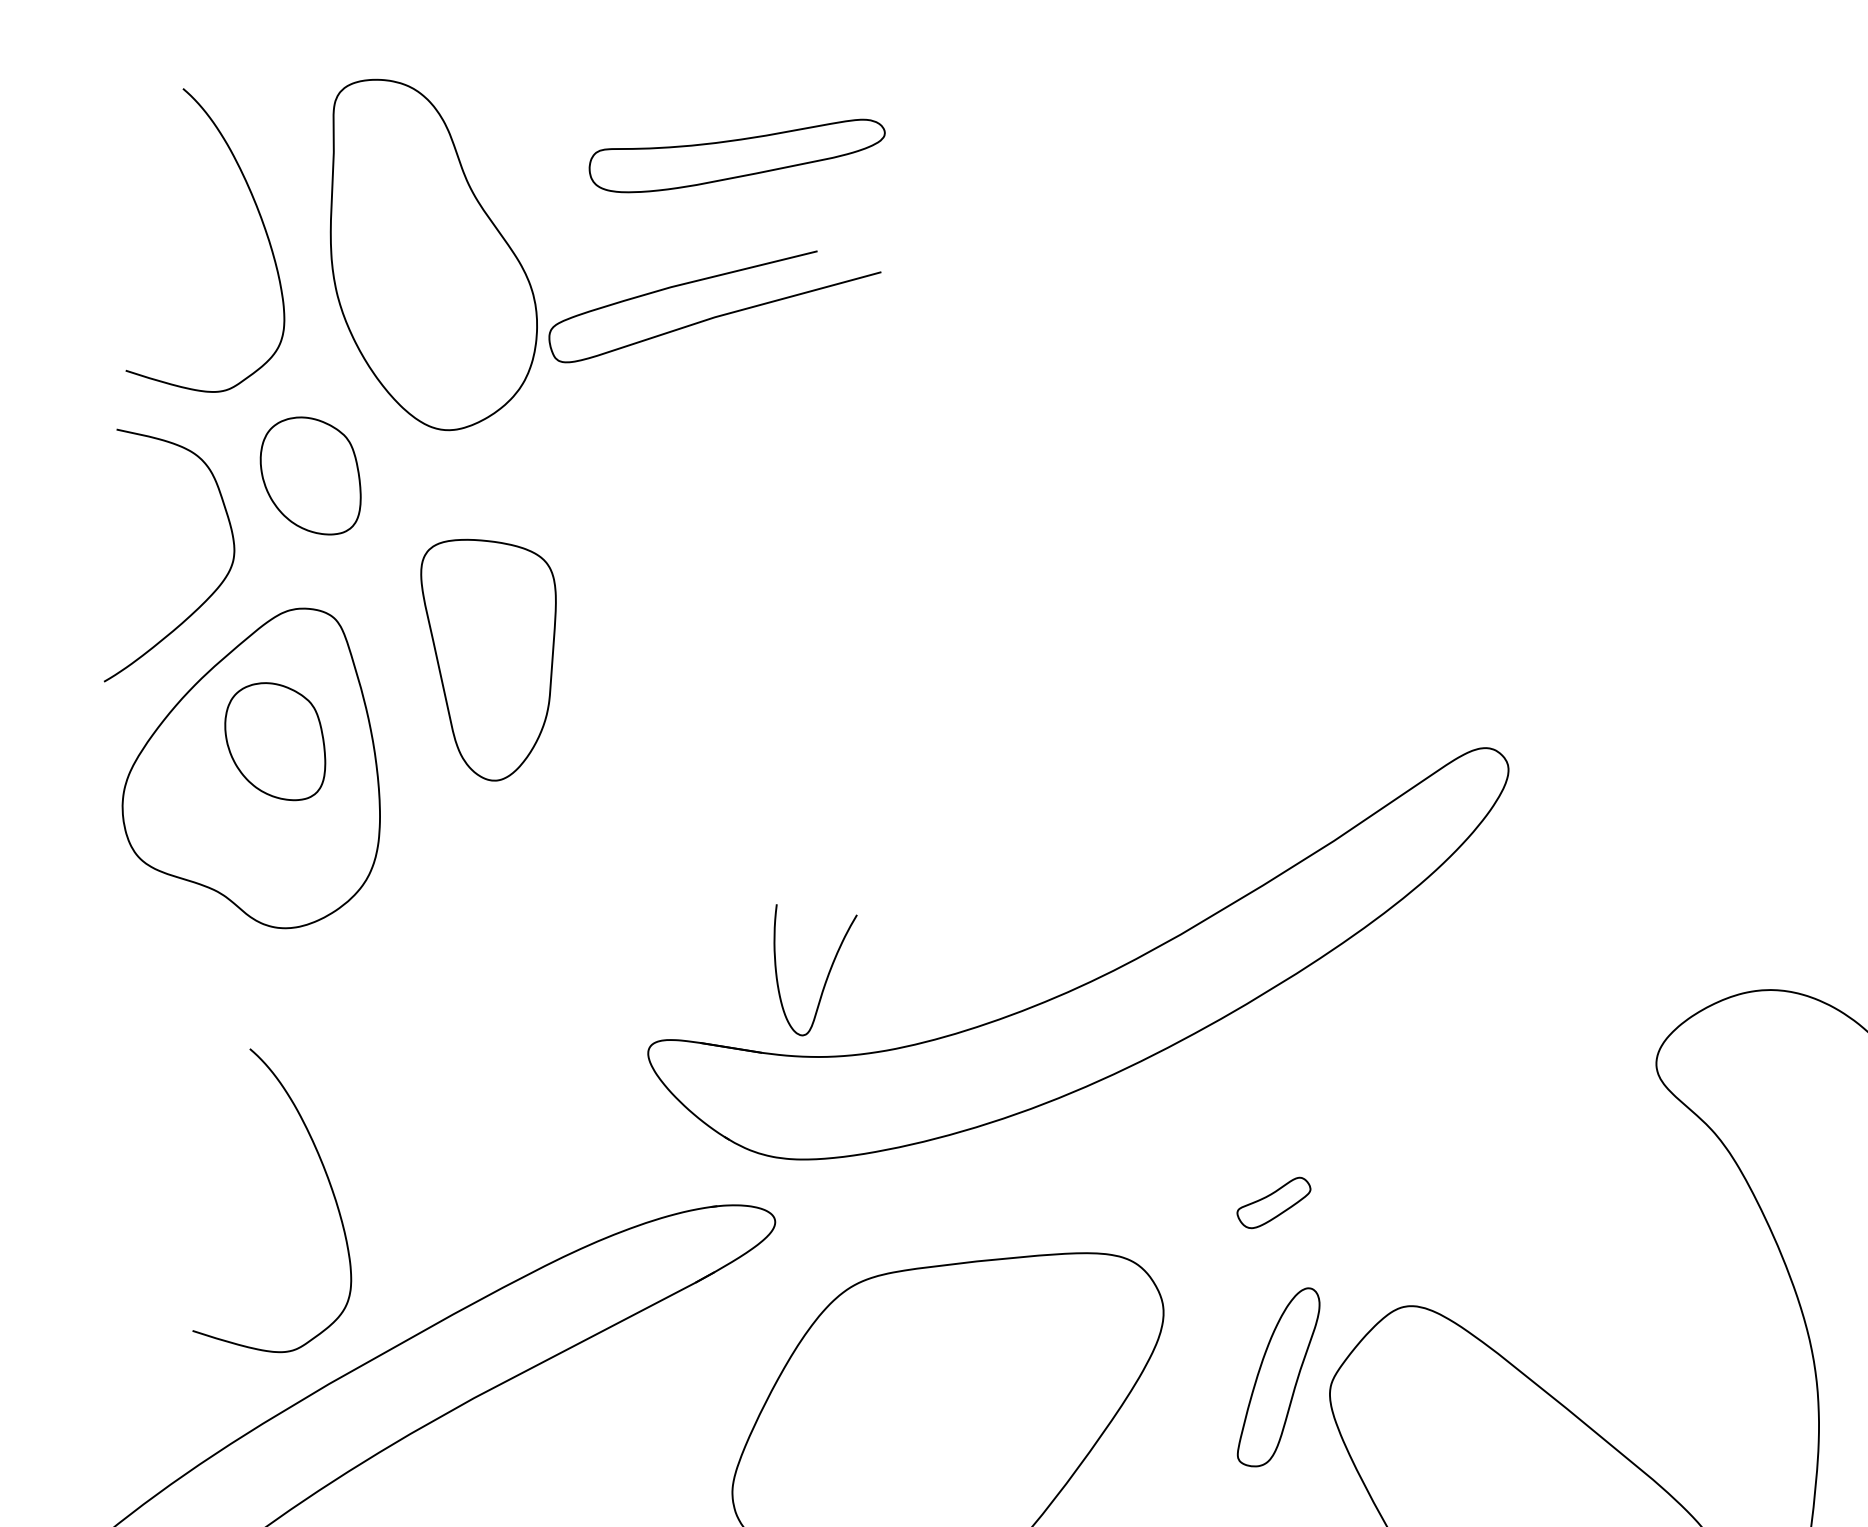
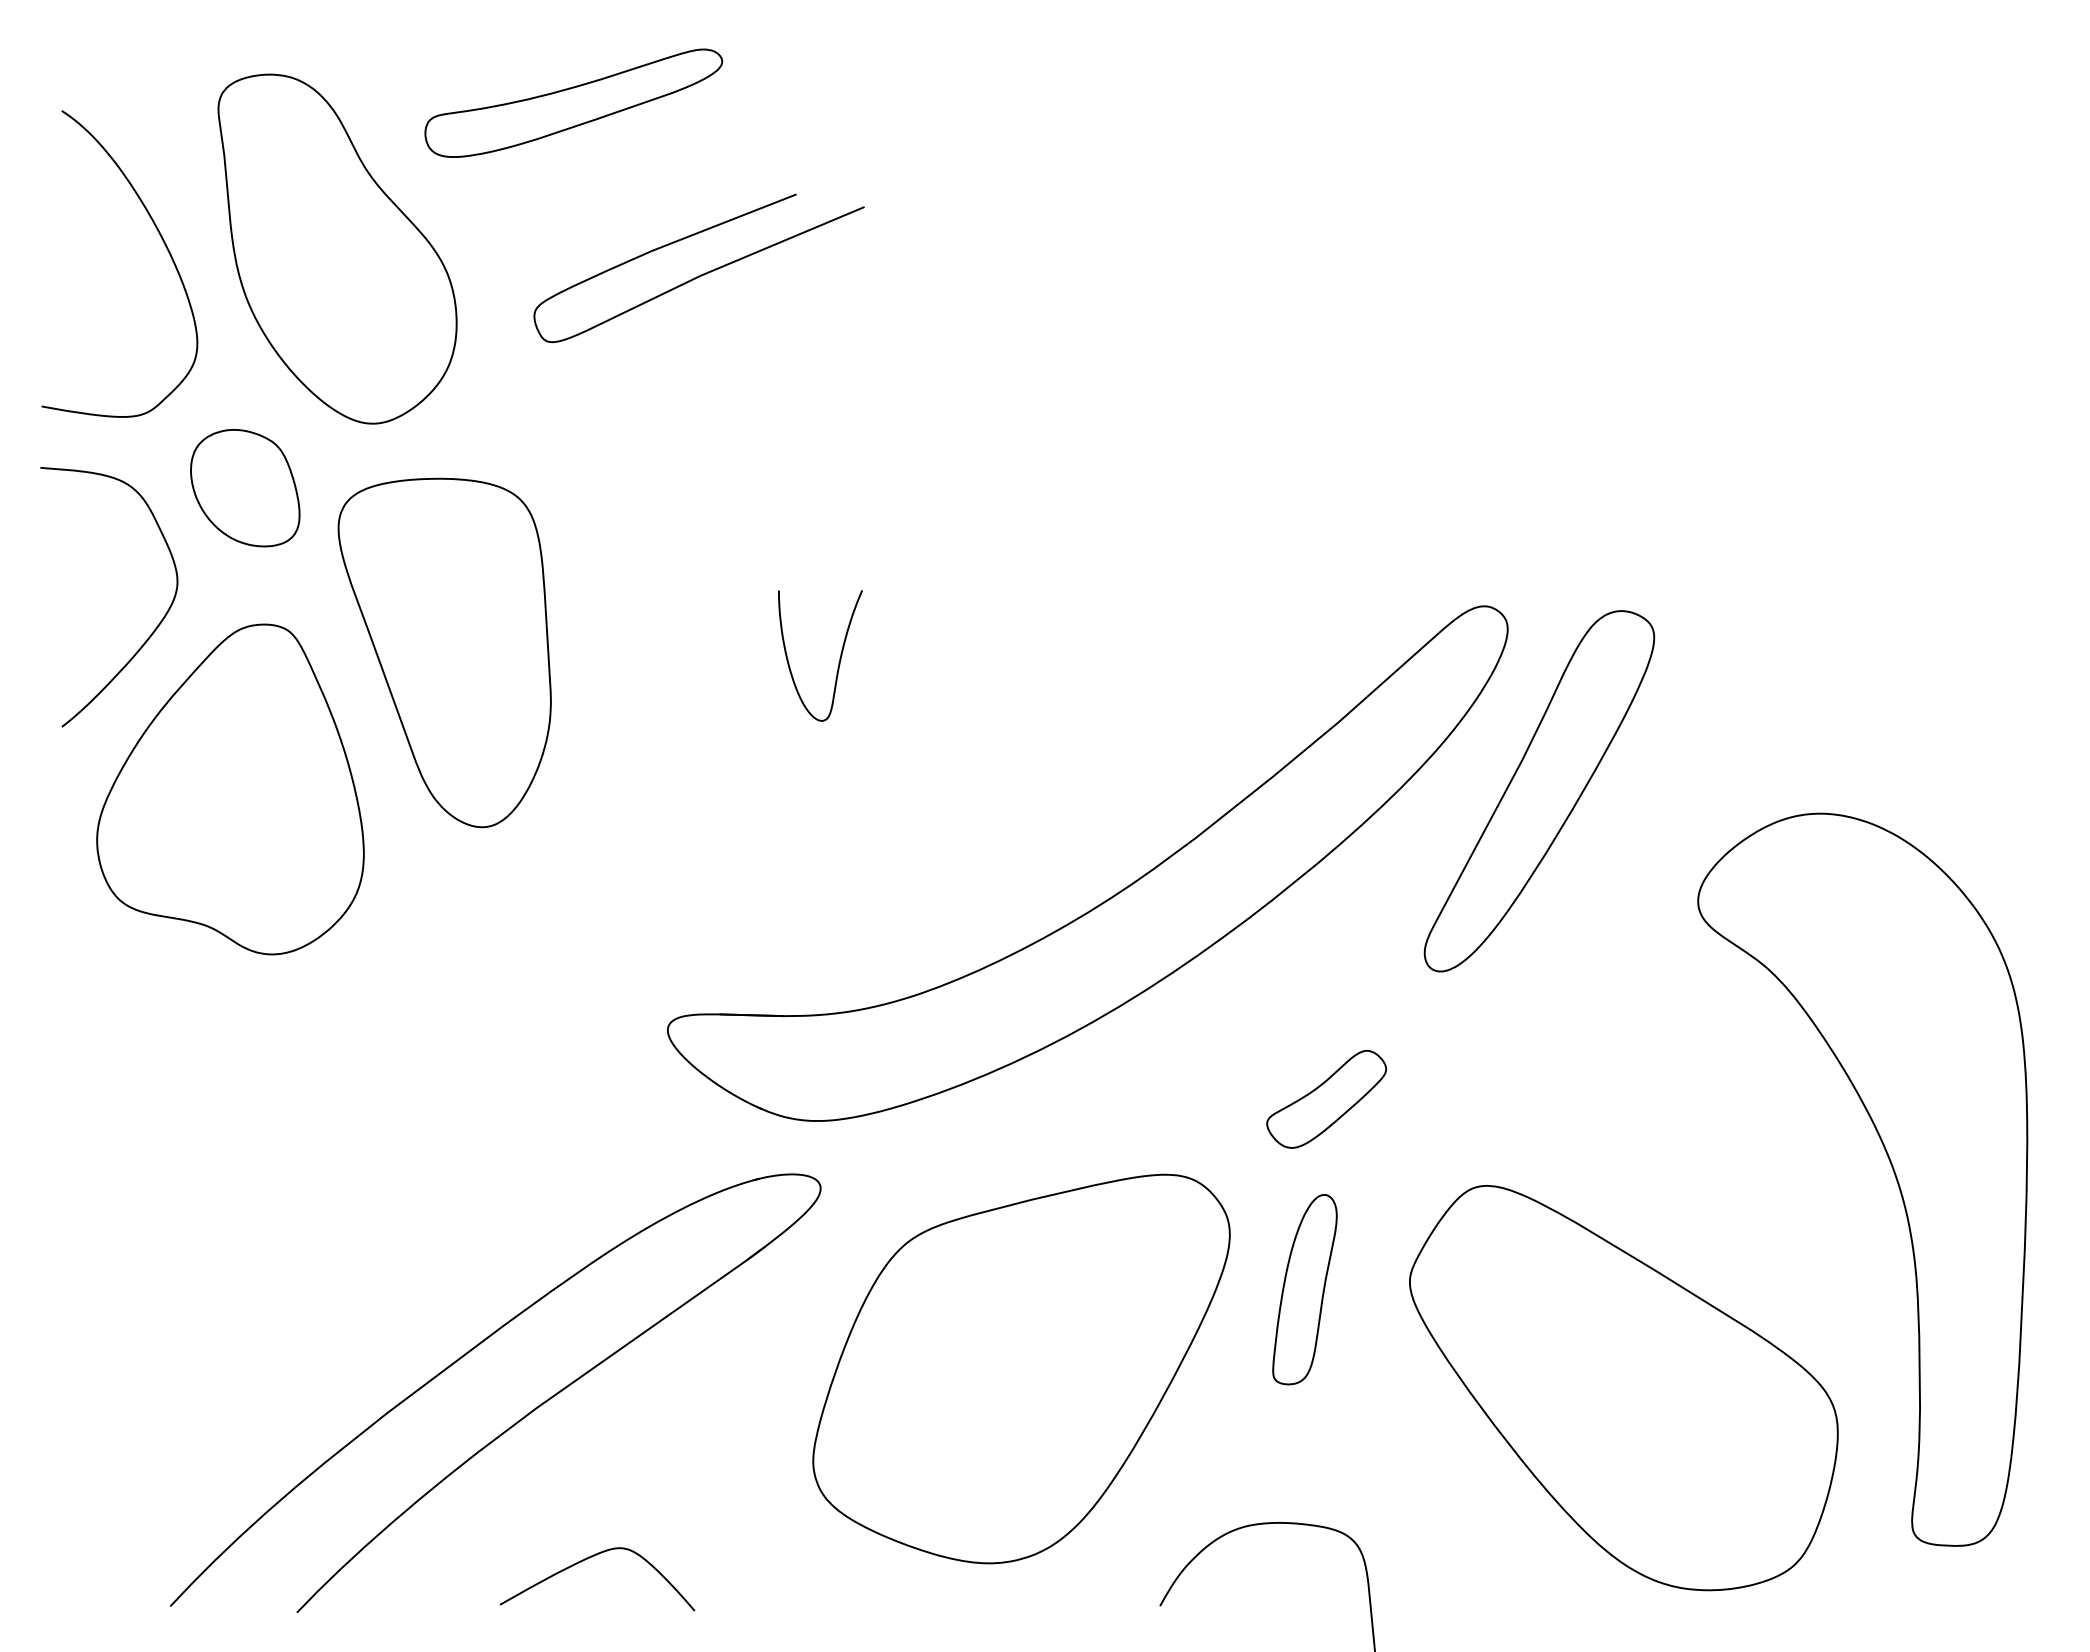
part: (736, 154) -> (573, 102), moved
curve: (714, 316) -> (700, 274), moved
part: (481, 659) -> (444, 652), size x1.43
part: (275, 741) -> (245, 764), removed
part: (1518, 933) -> (1539, 791), added
curve: (826, 977) -> (839, 658), moved
curve: (328, 1183) -> (359, 1208), removed
part: (1273, 1202) -> (1326, 1099), size x1.67
part: (1278, 1376) -> (1304, 1289), moved

